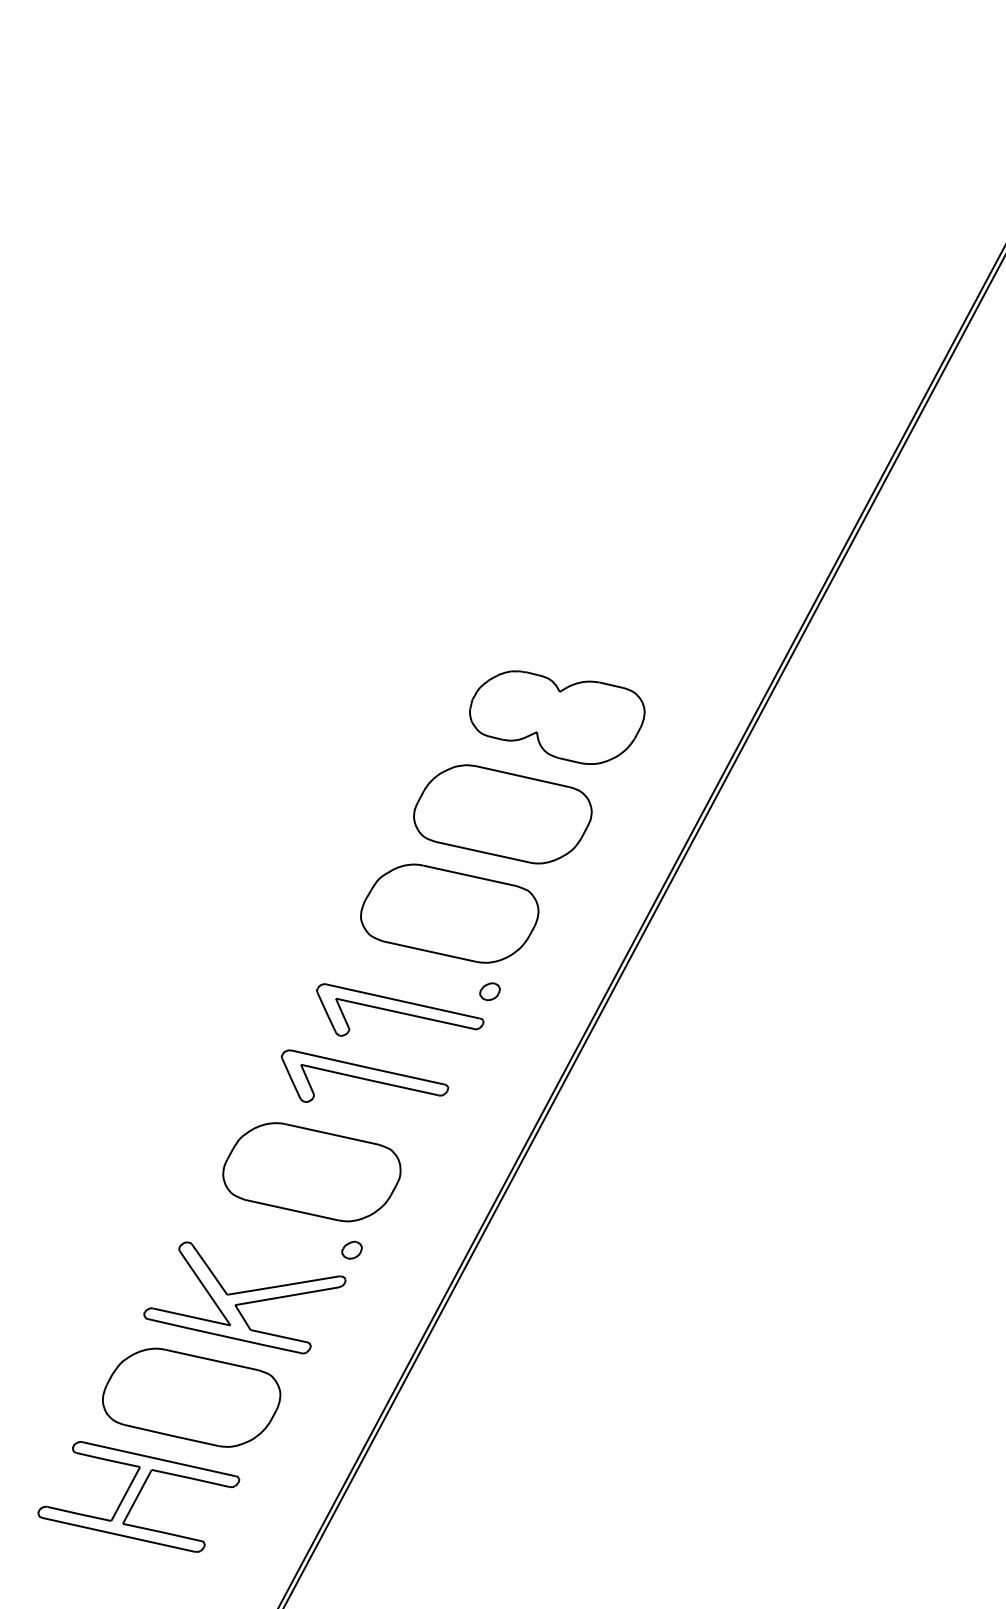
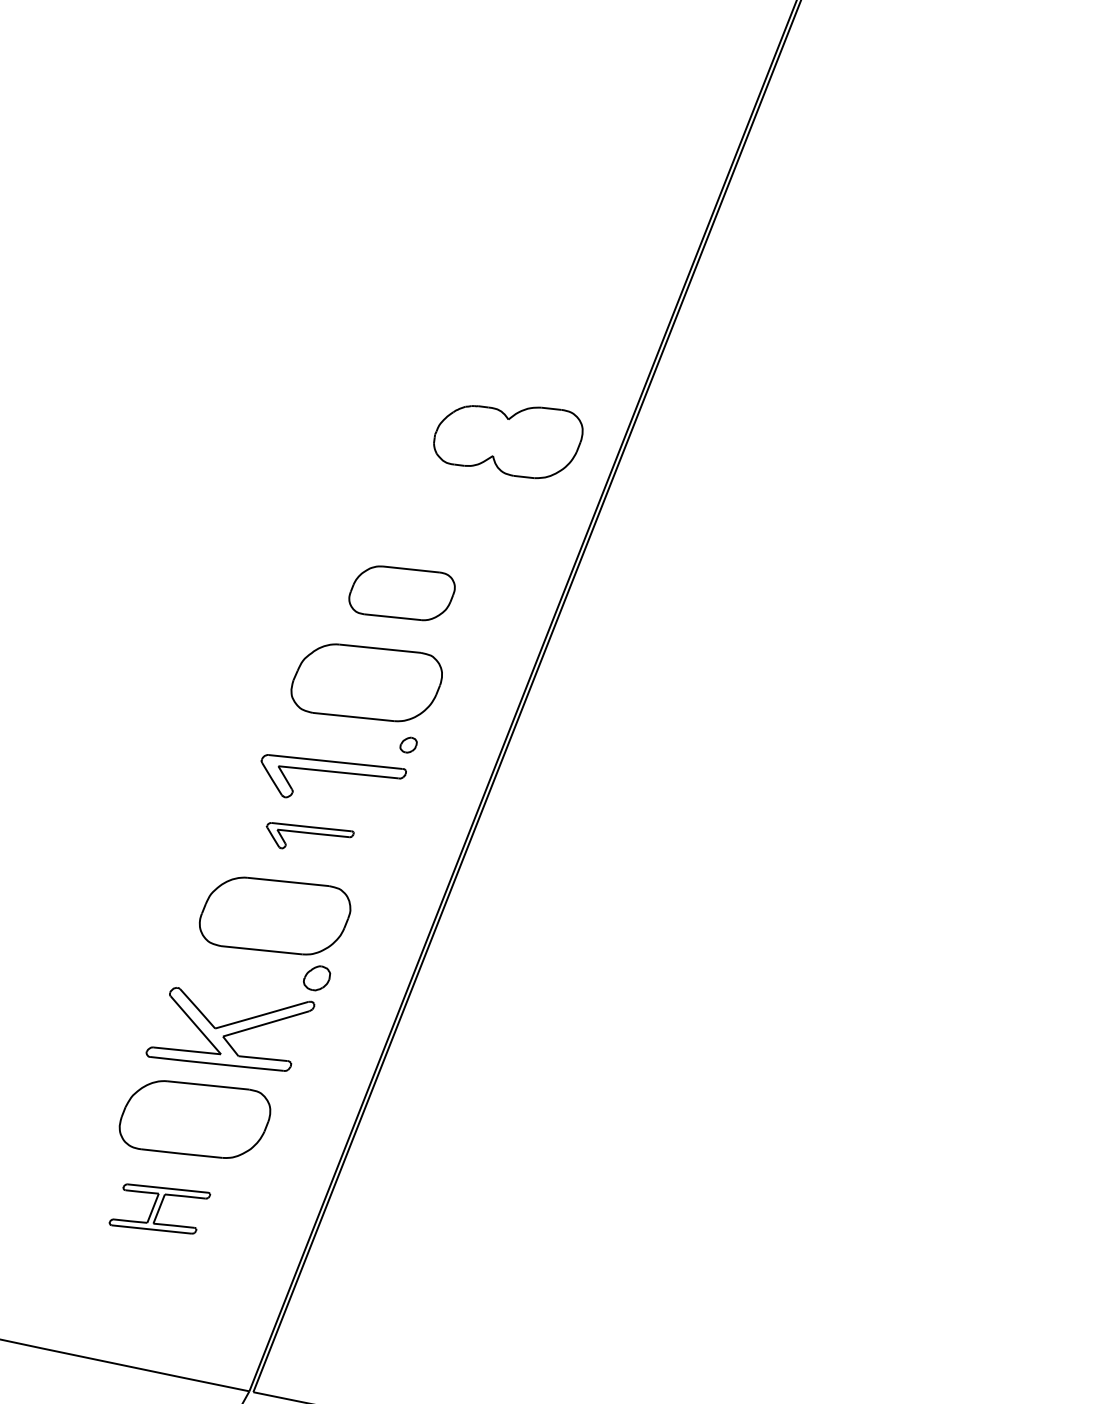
part: (556, 718) -> (508, 442), moved
part: (502, 814) -> (401, 593), size x0.7
part: (363, 1083) -> (310, 835), size x0.6
part: (351, 1250) -> (316, 978), size x1.6
part: (138, 1496) -> (159, 1208), size x0.6

